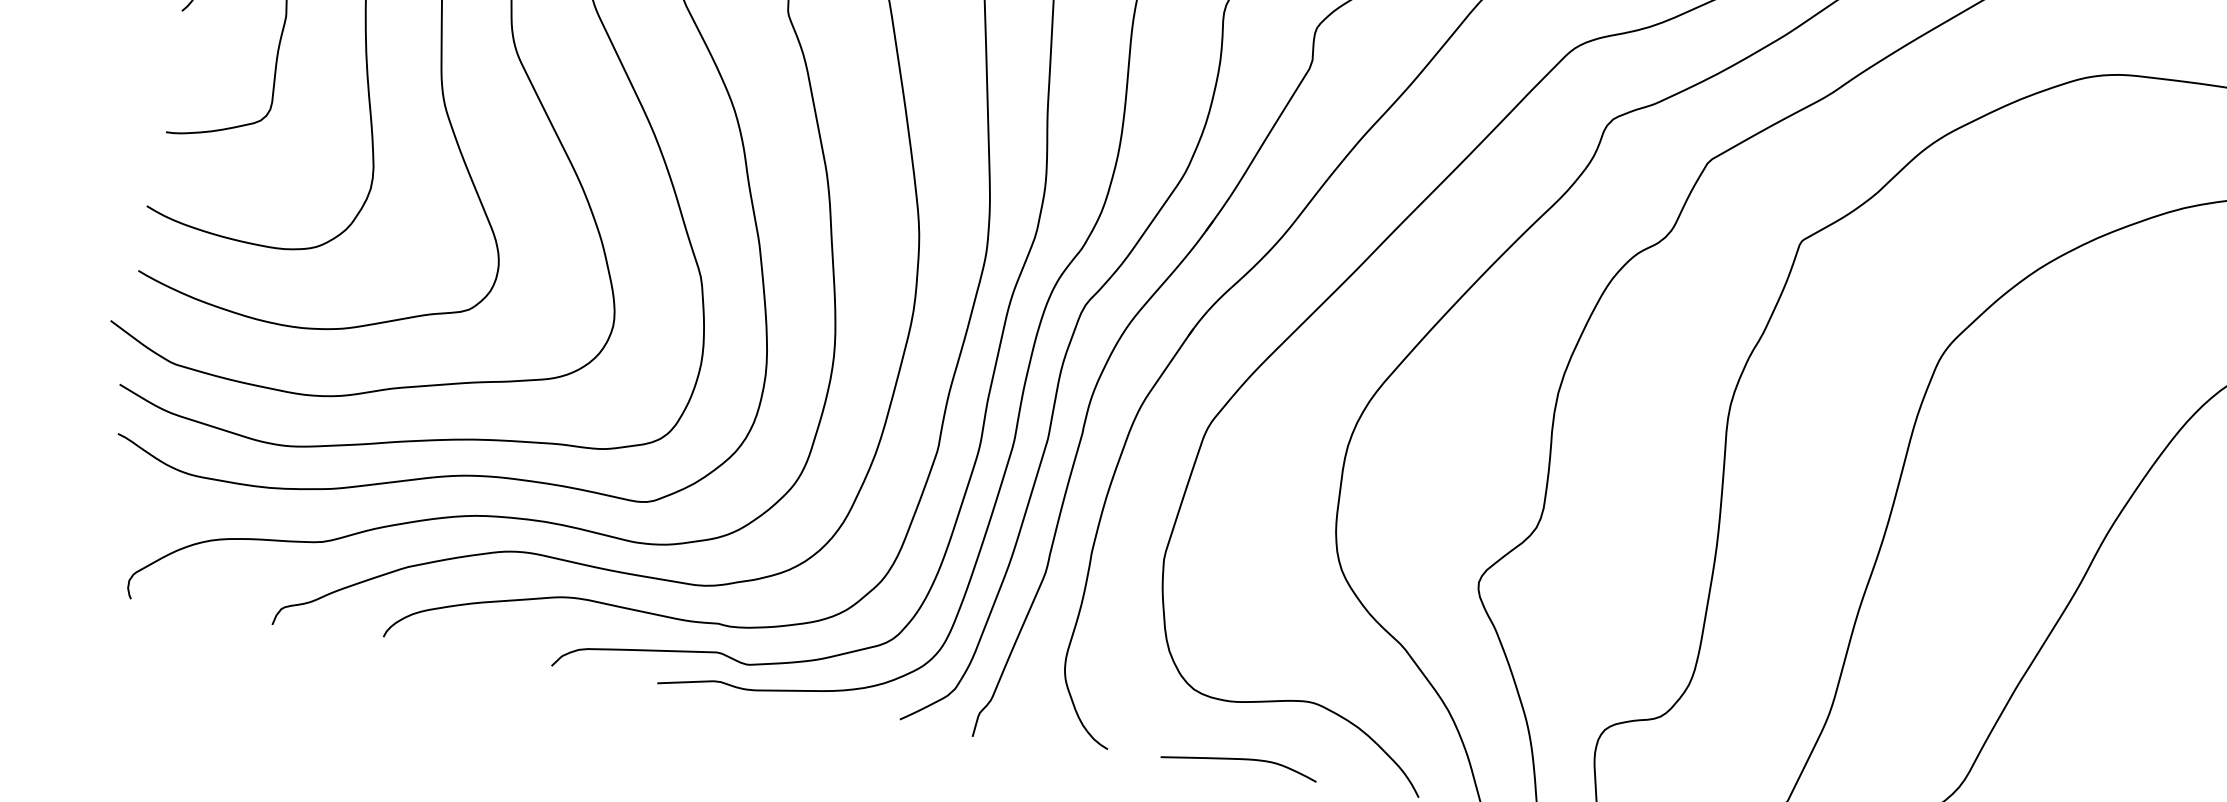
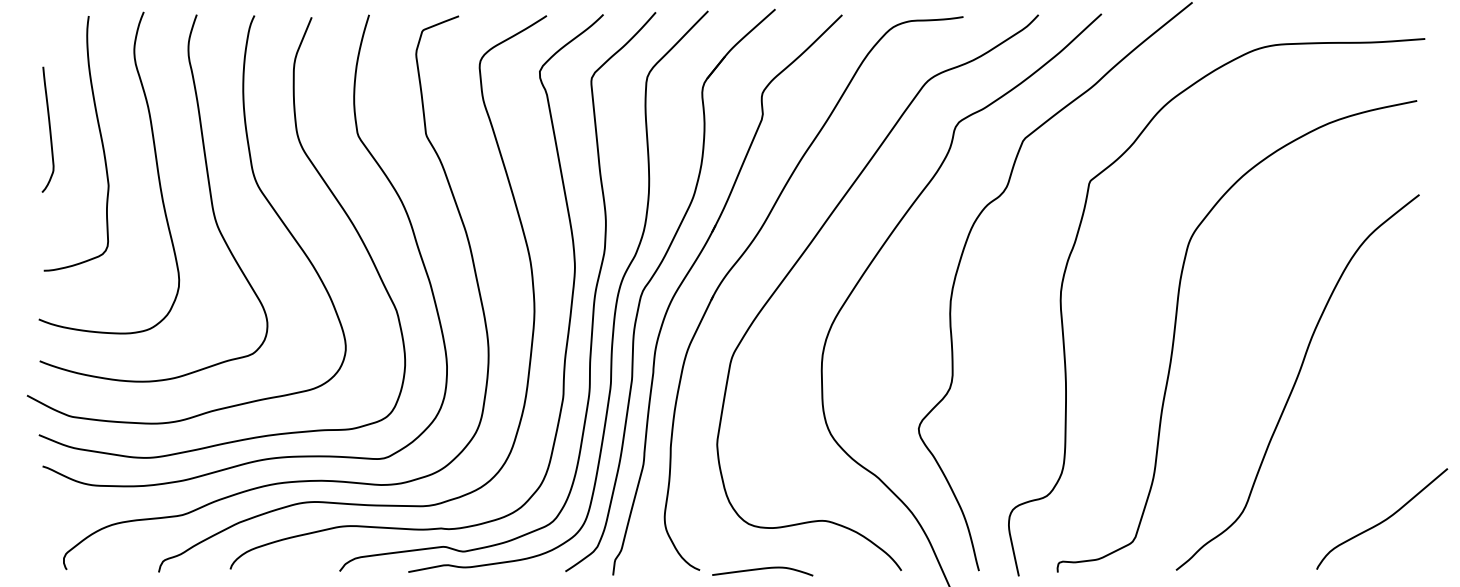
curve: (1239, 760) -> (762, 569), moved

